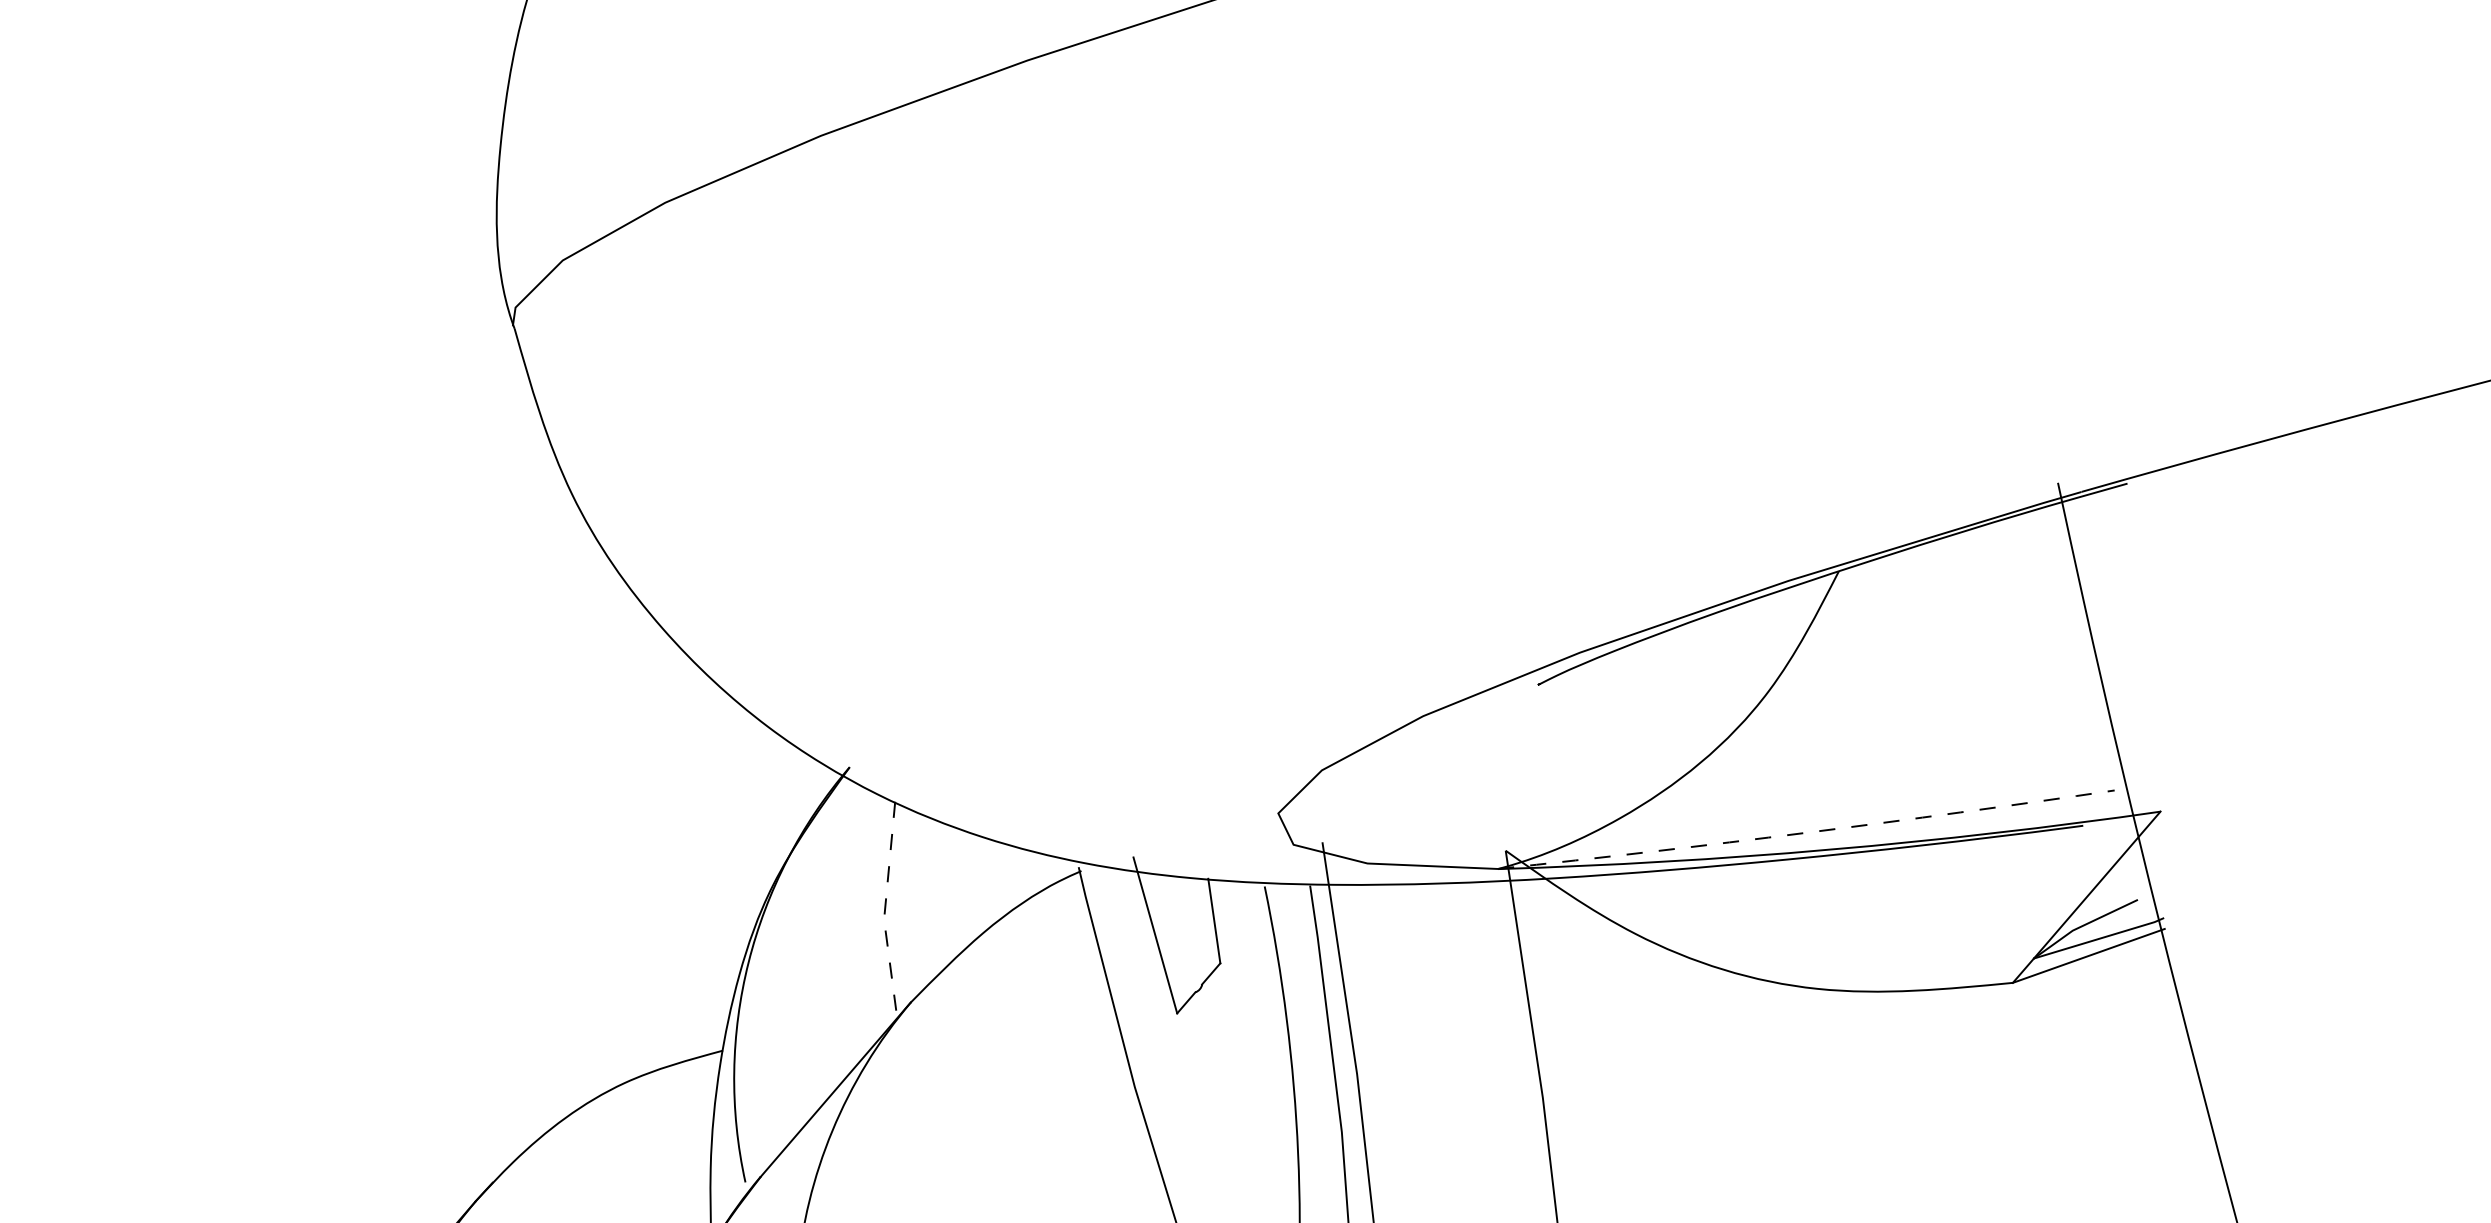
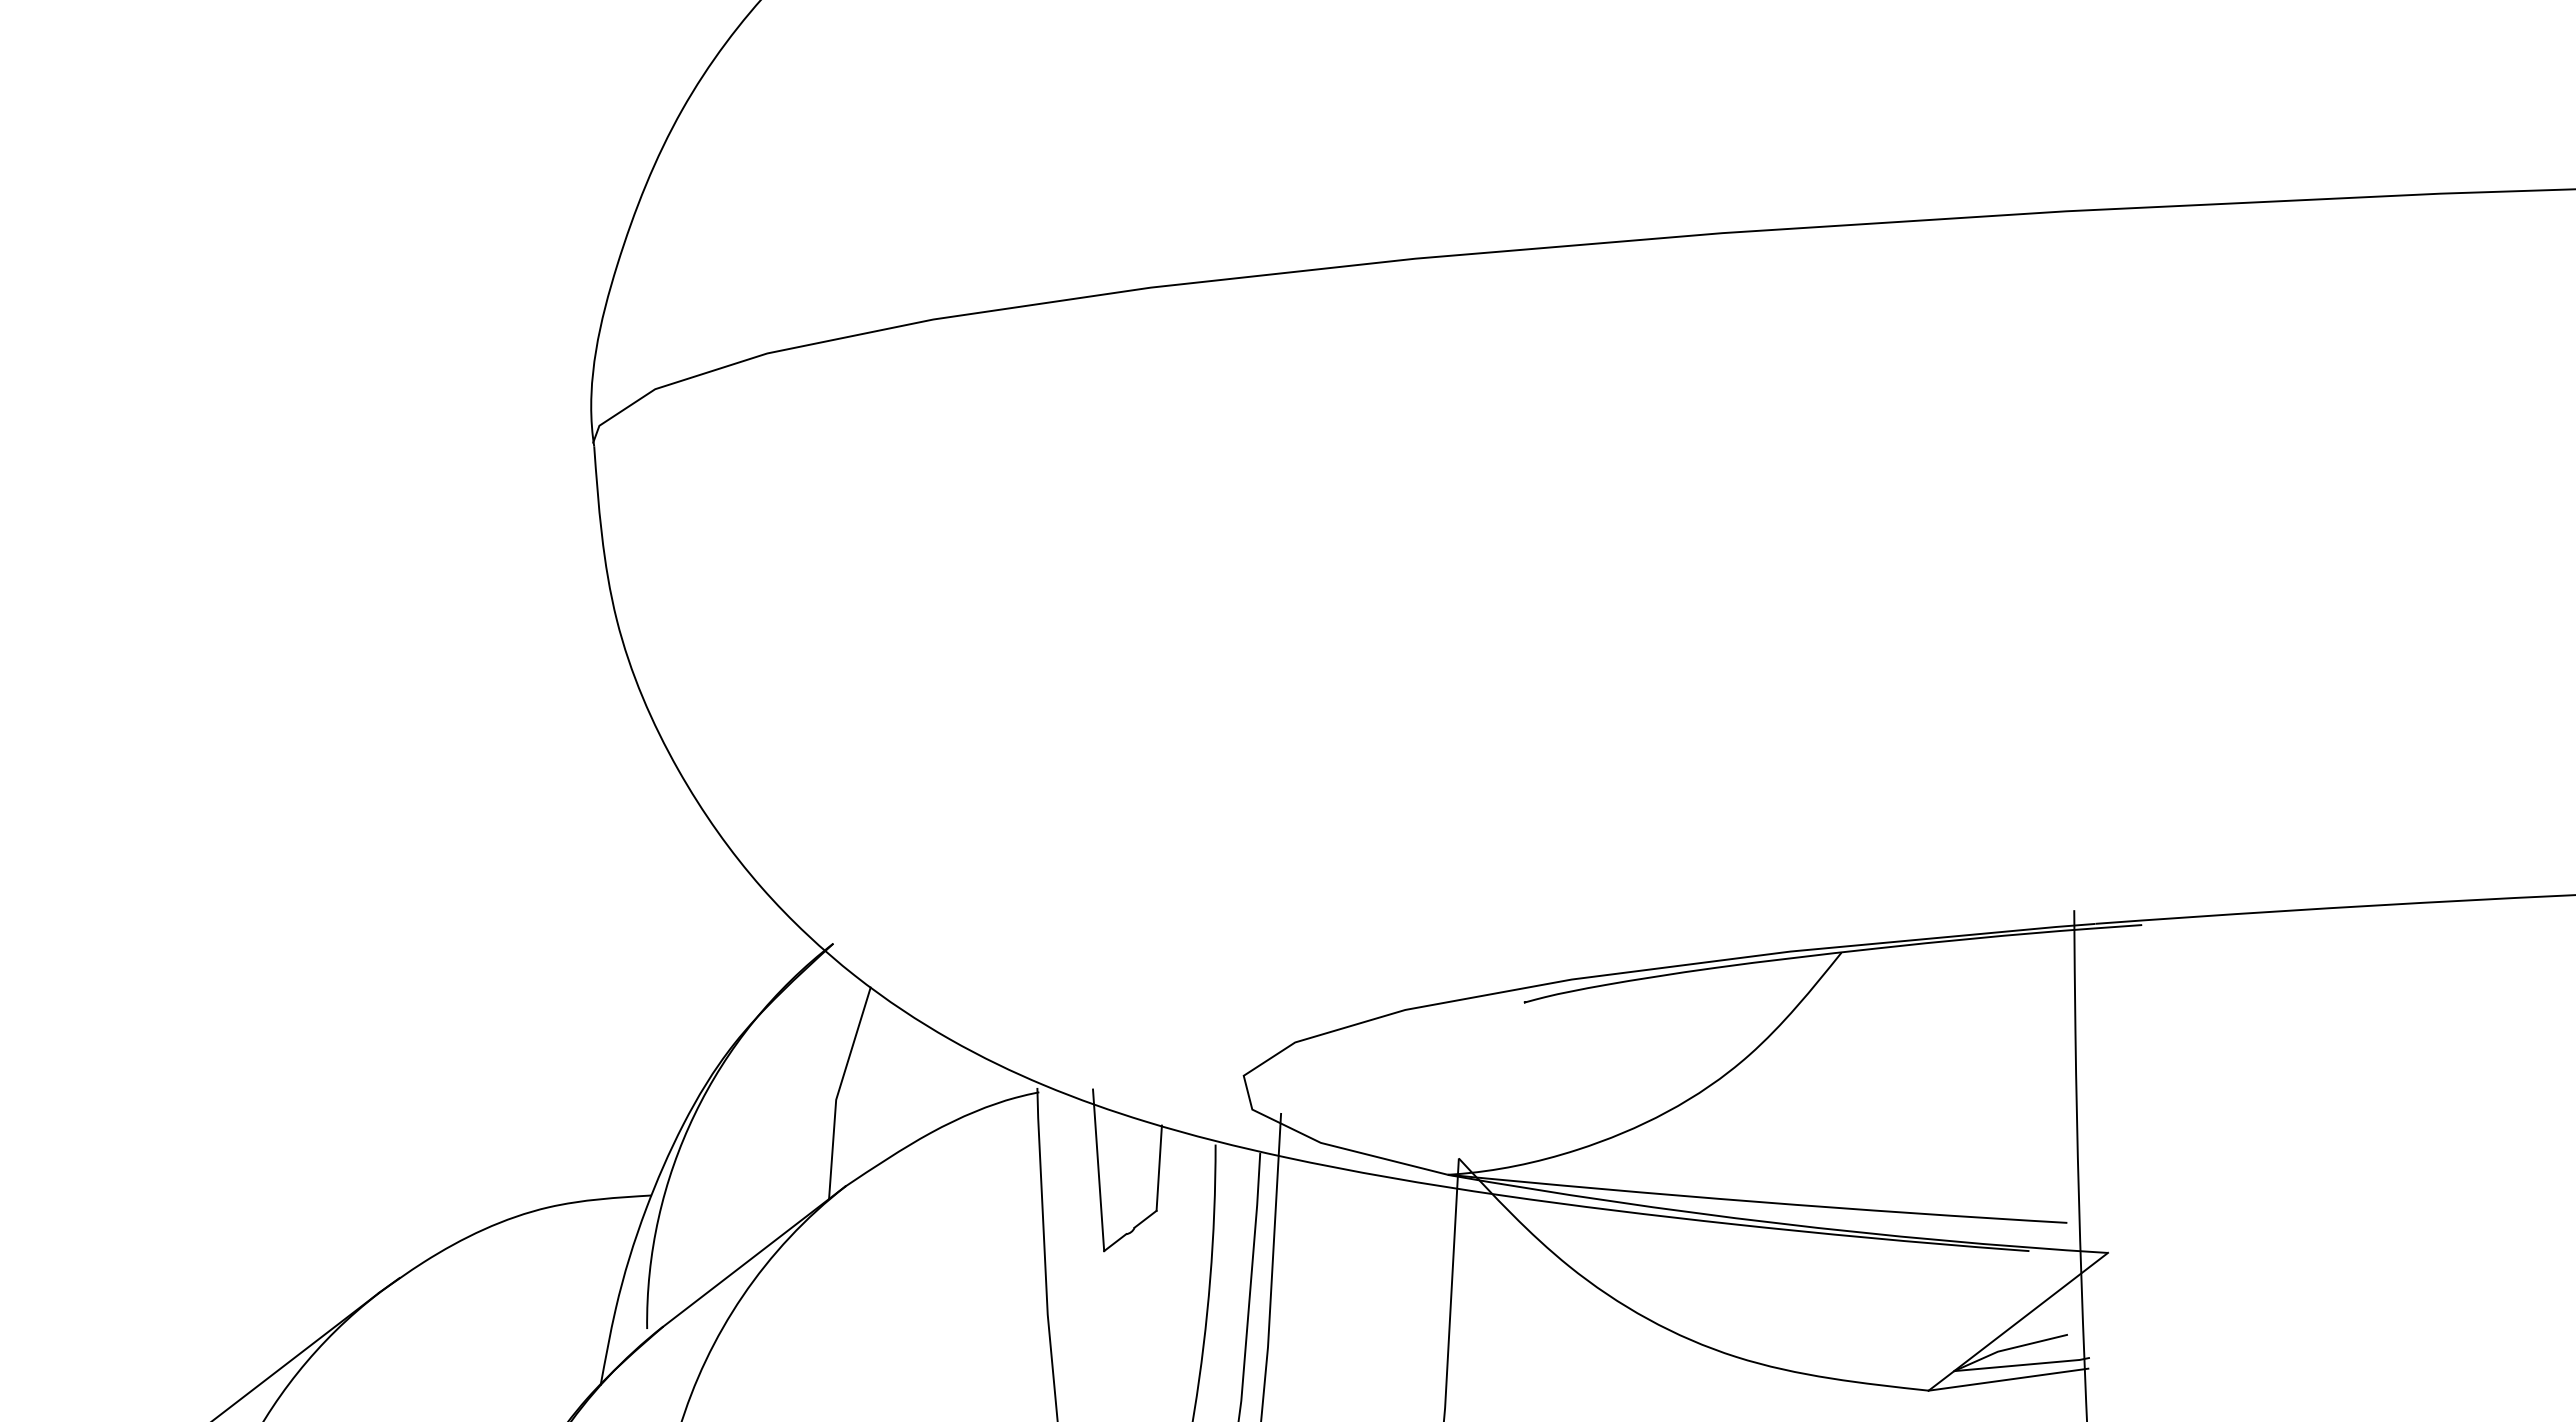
arc: (1806, 832) -> (1757, 1201), dashed -> solid
line: (884, 910) -> (838, 1091), dashed -> solid

